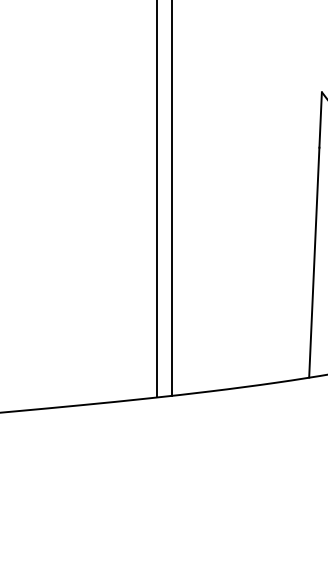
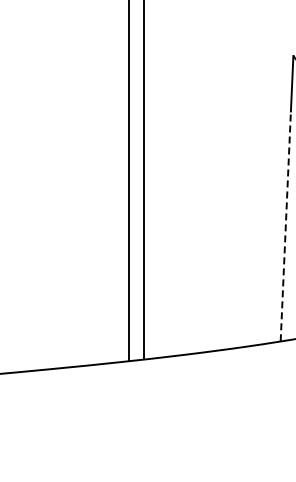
line: (314, 262) -> (286, 226), solid -> dashed

